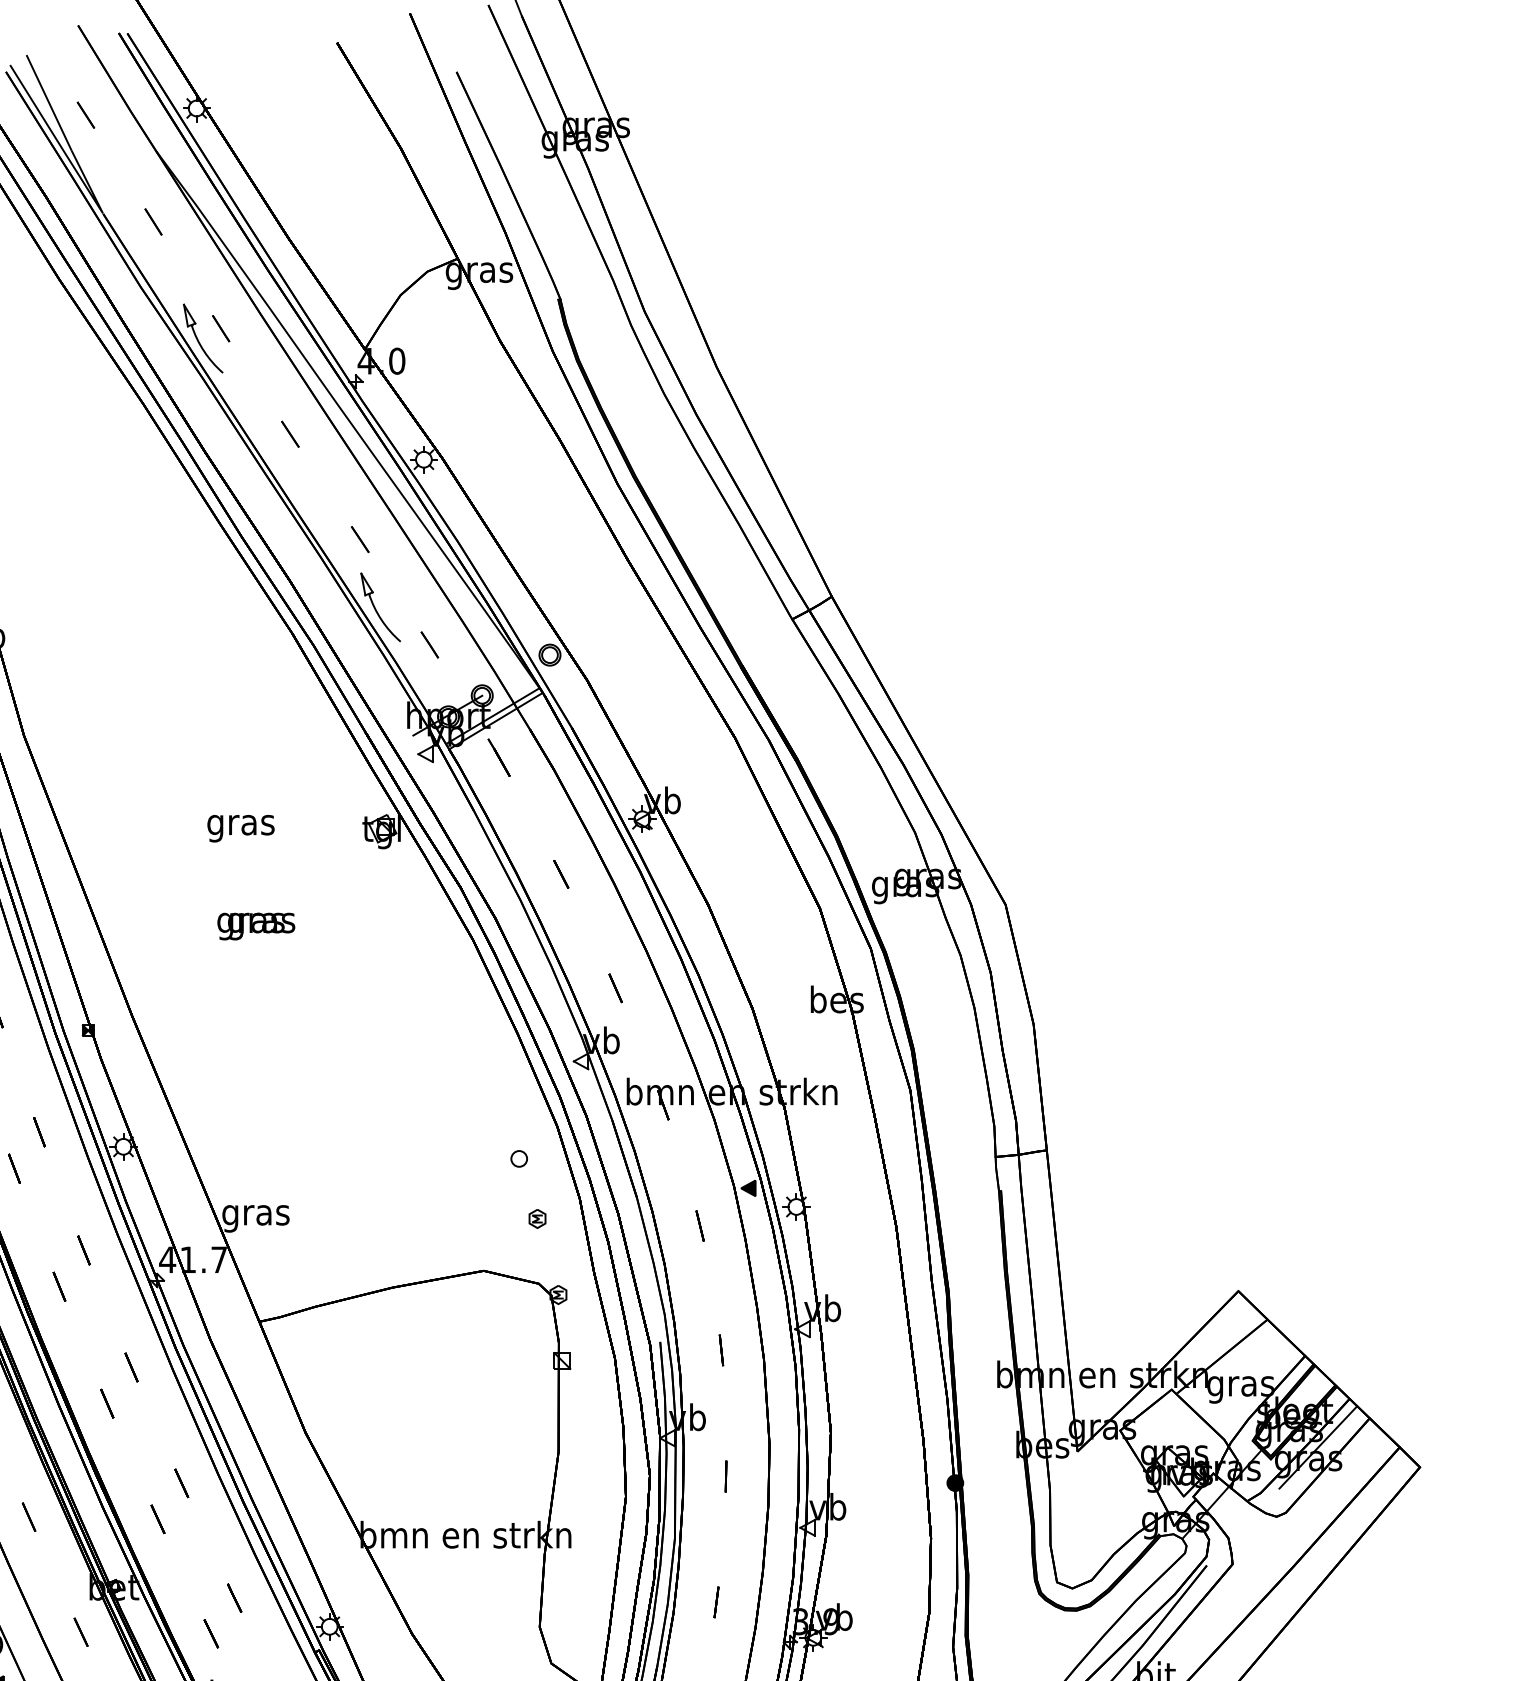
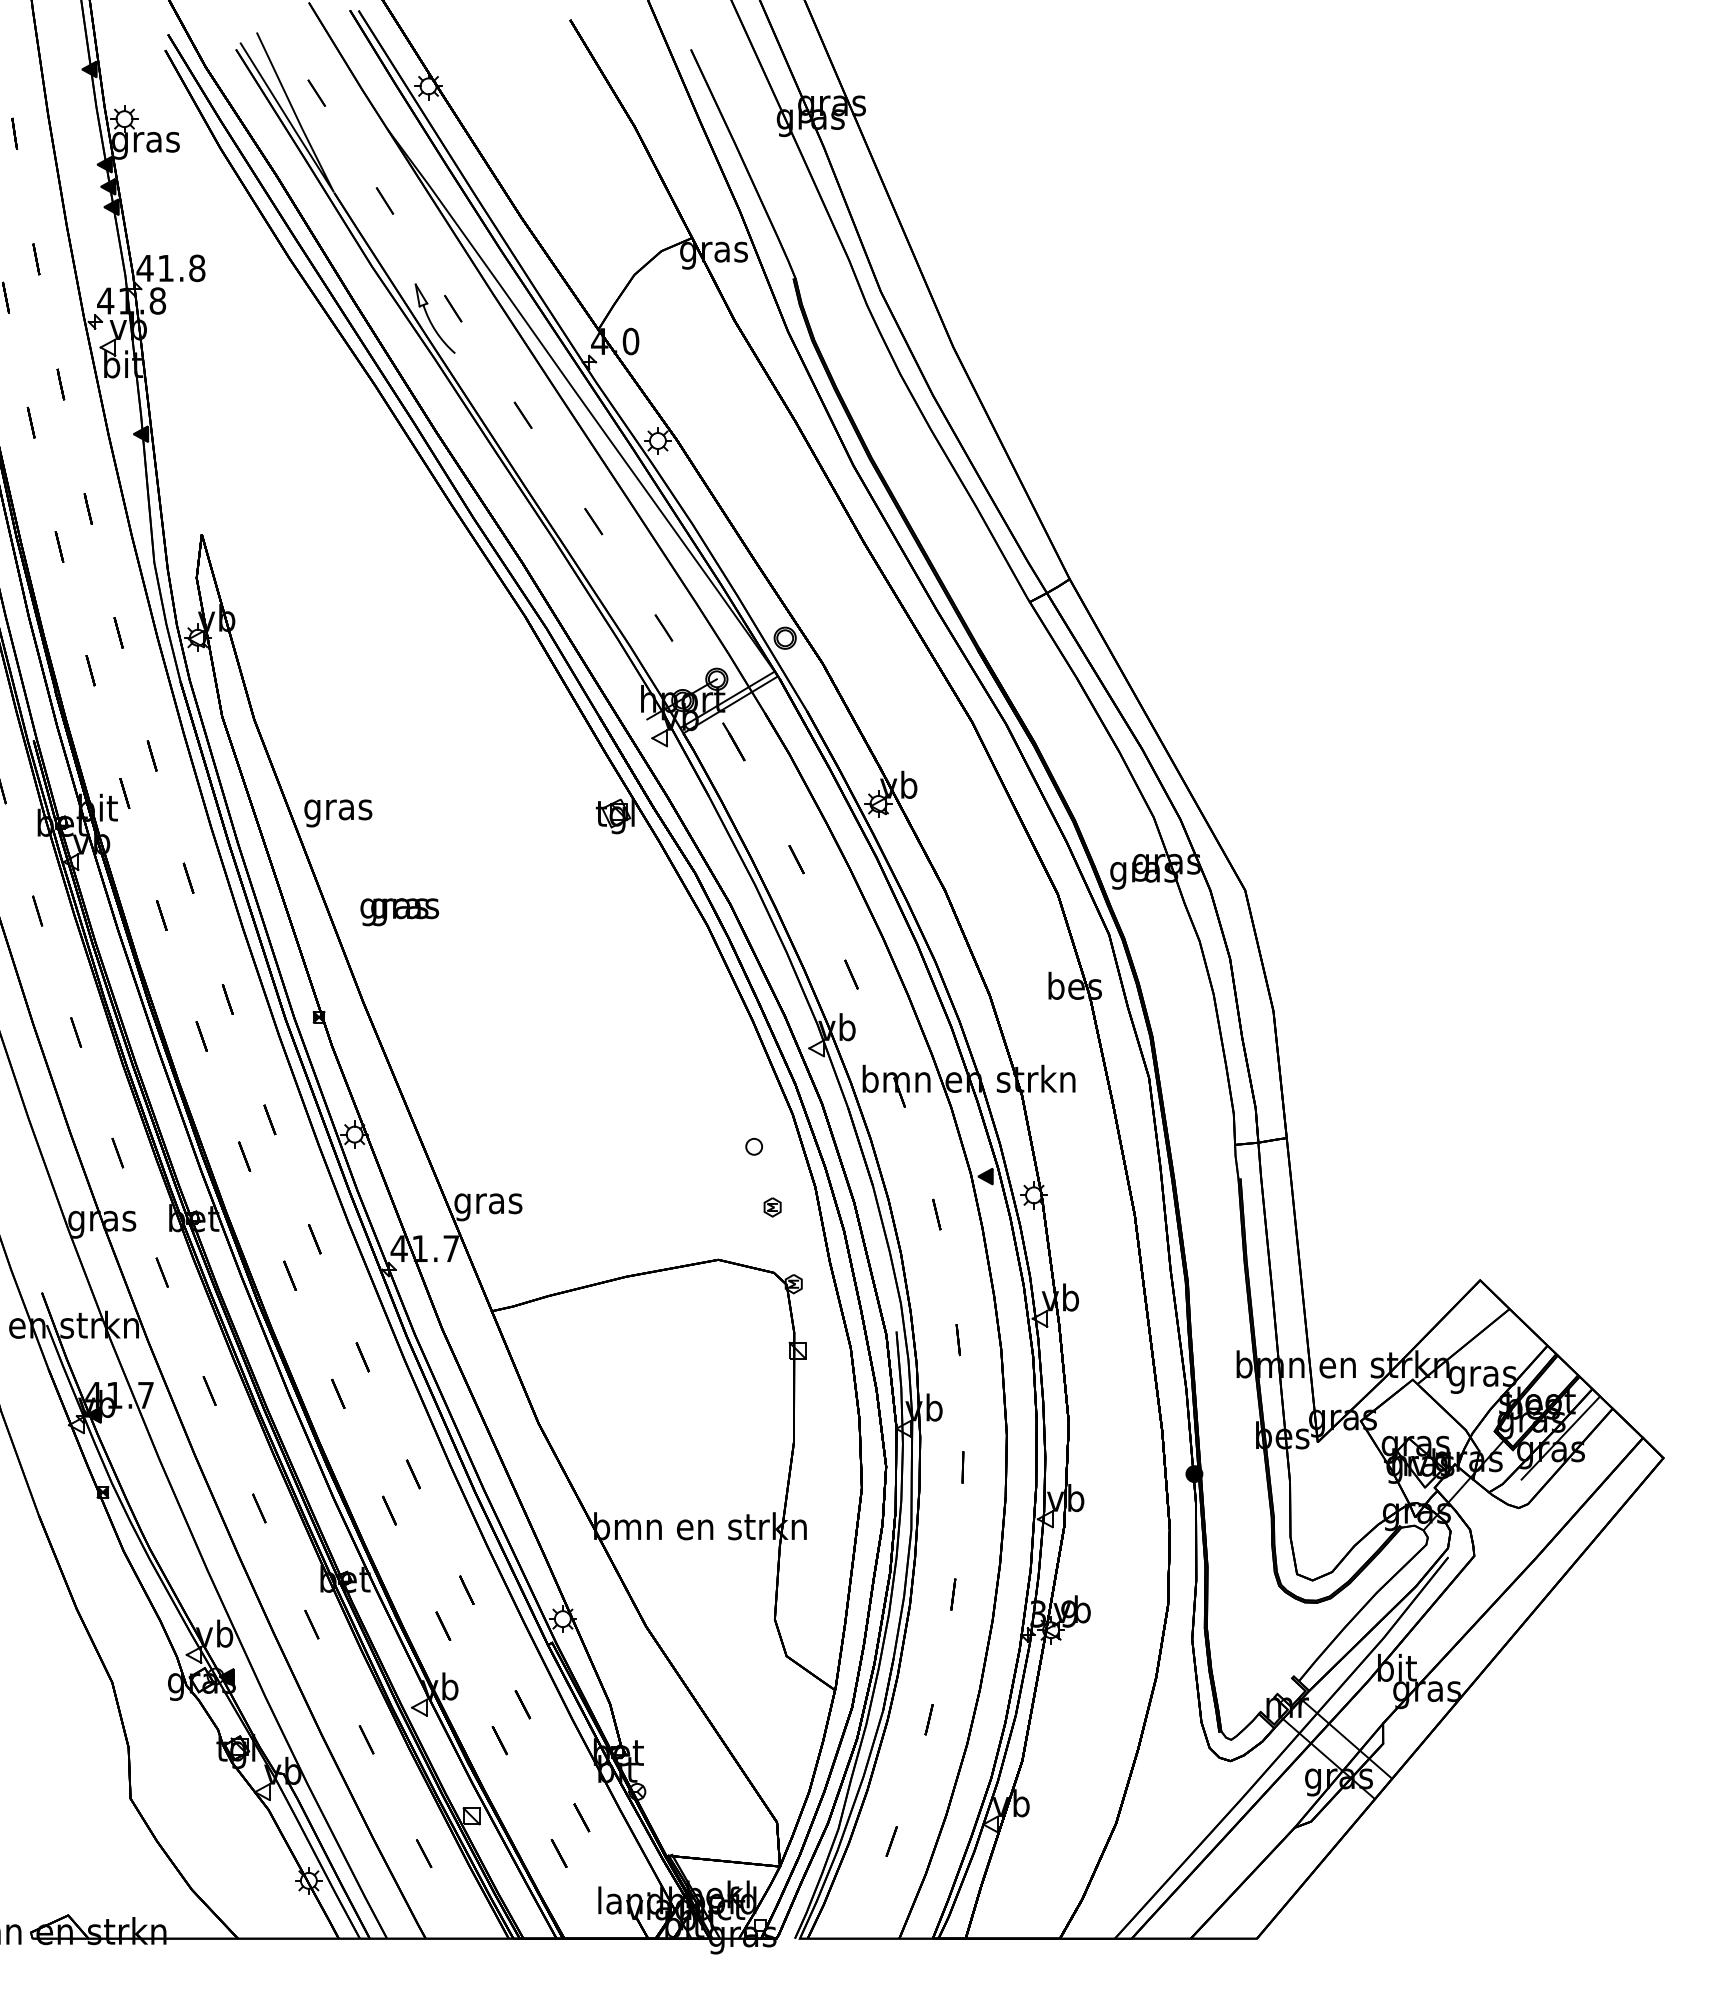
part: (379, 607) -> (613, 590), removed
text: (241, 828) -> (338, 813), moved
text: (256, 926) -> (399, 912), moved

